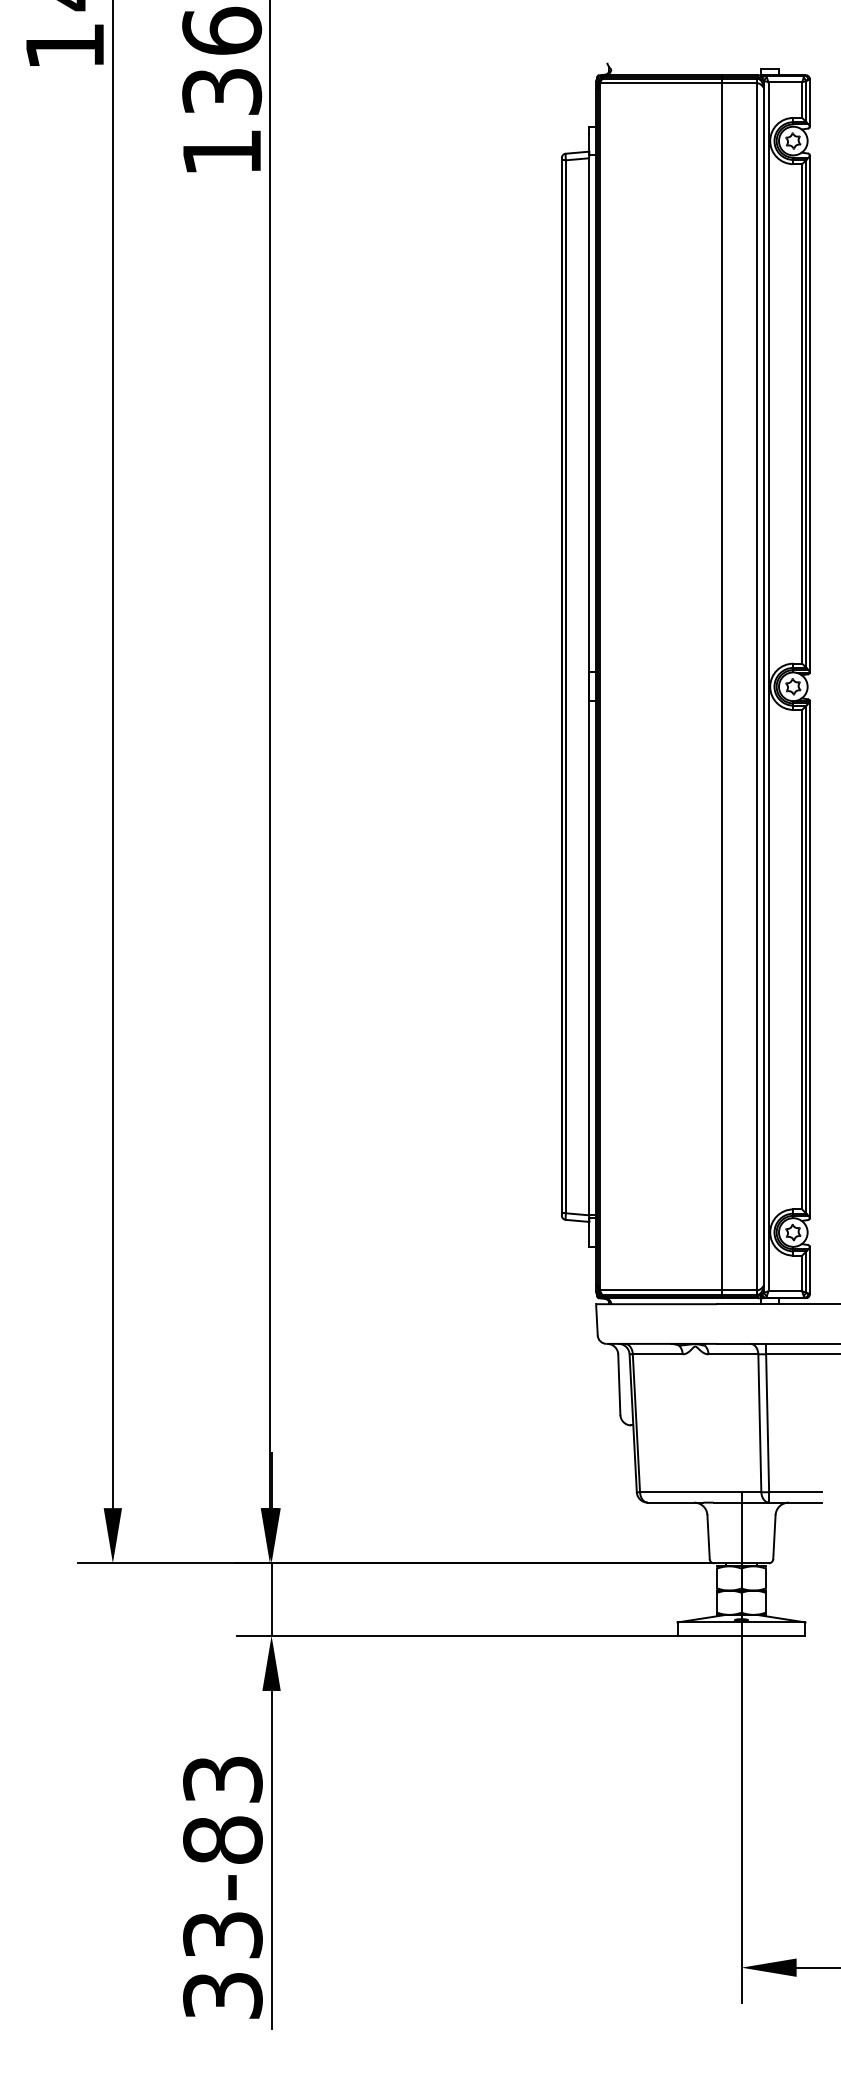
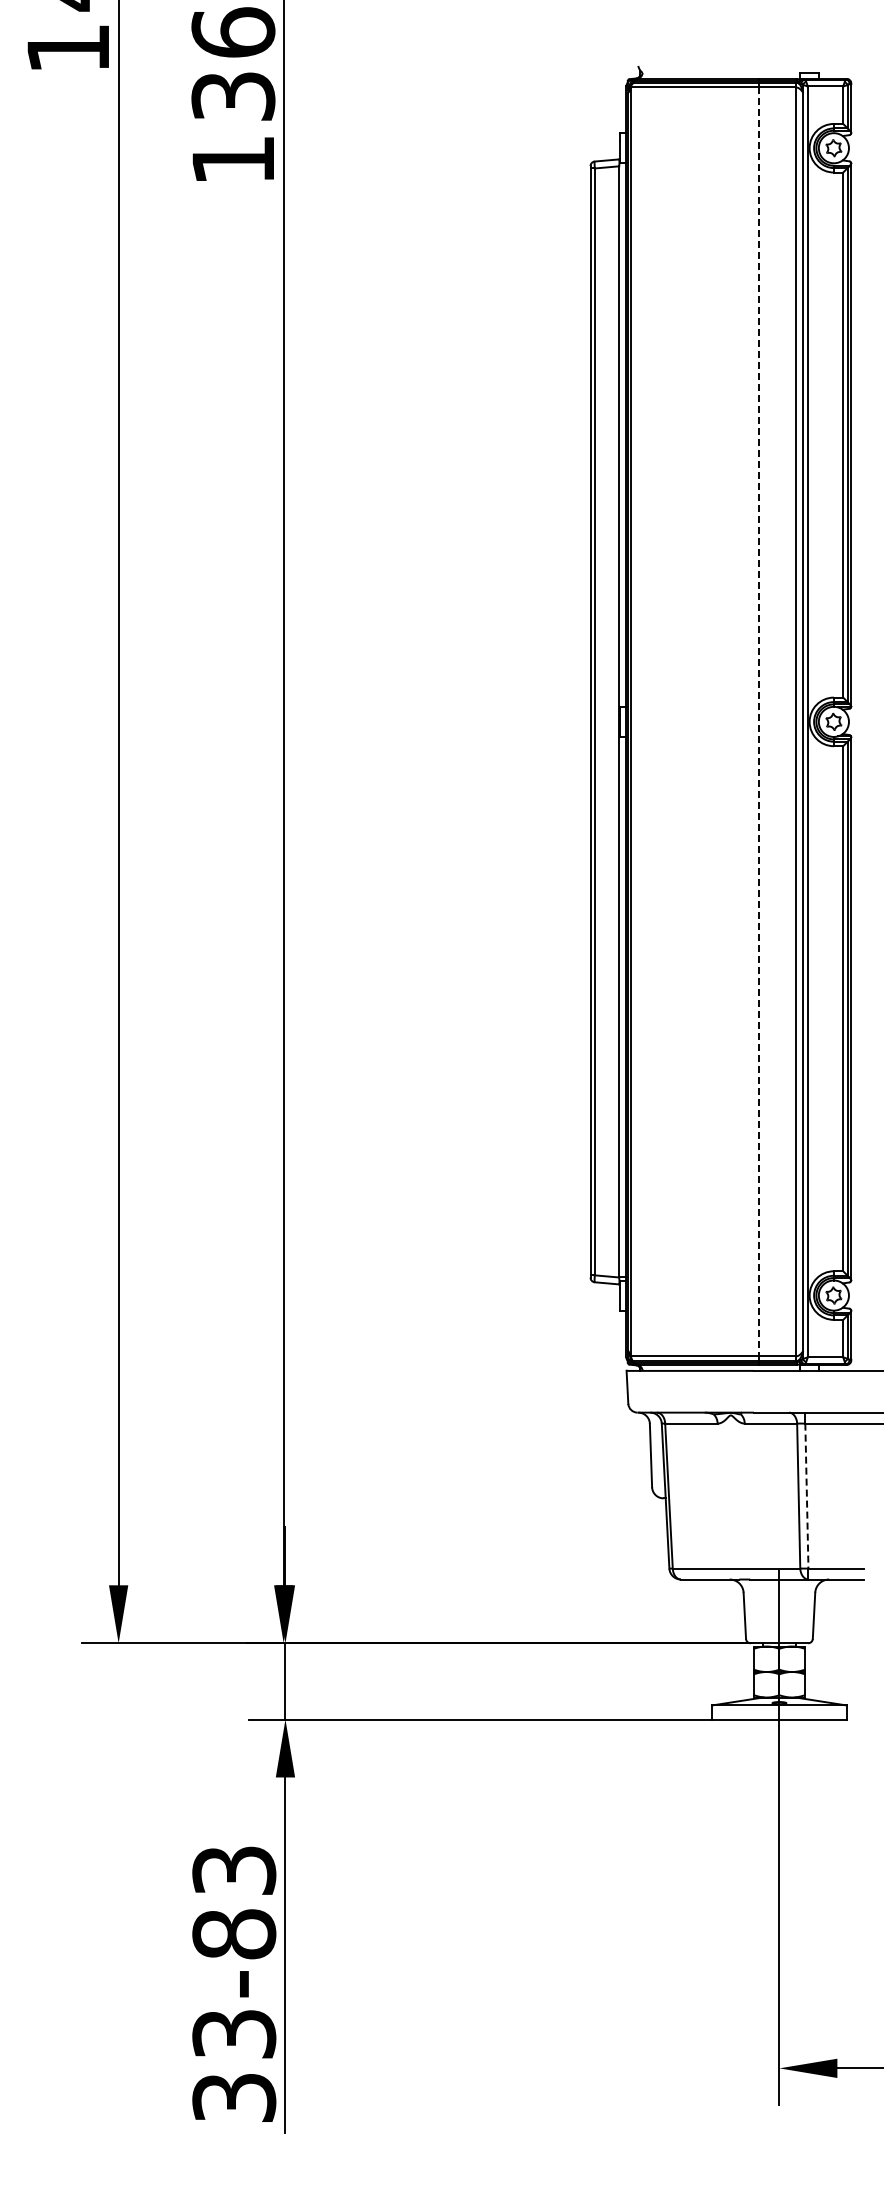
line: (721, 686) -> (758, 721), solid -> dashed
line: (767, 1423) -> (806, 1496), solid -> dashed

